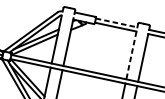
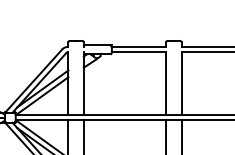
line: (117, 22) -> (139, 46), dashed -> solid
line: (131, 56) -> (166, 84), dashed -> solid

